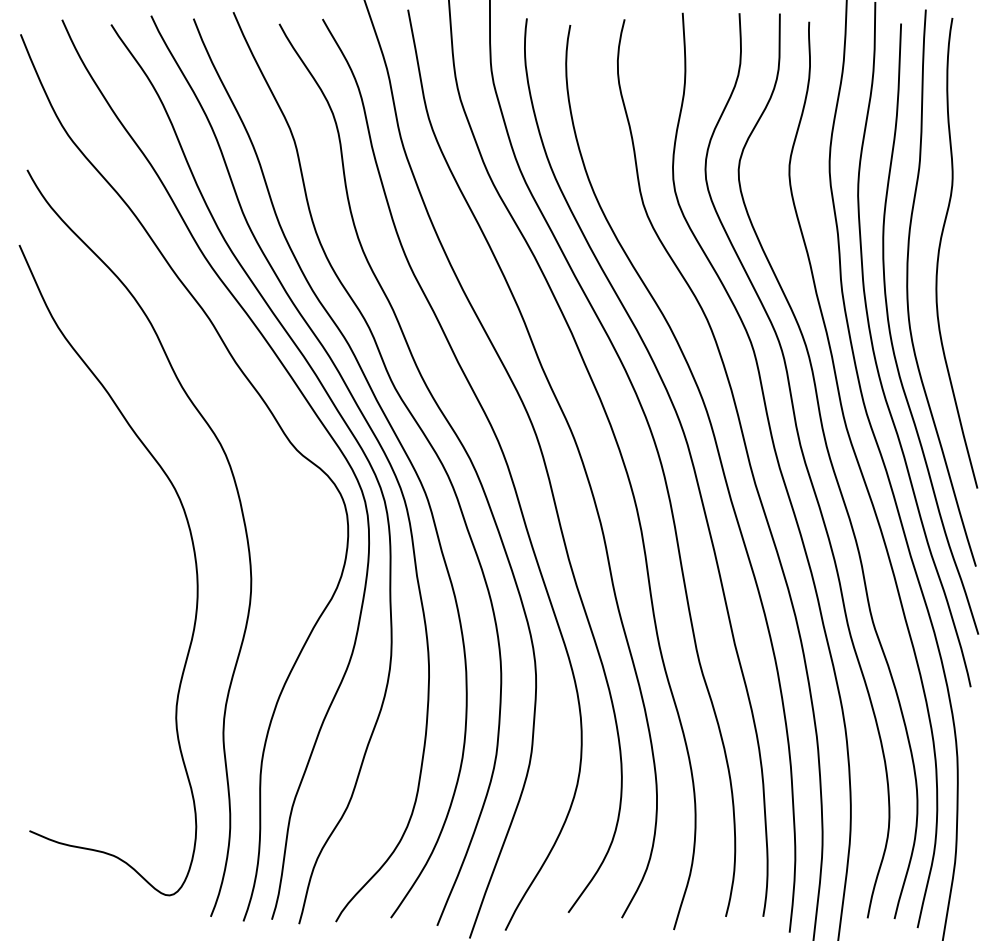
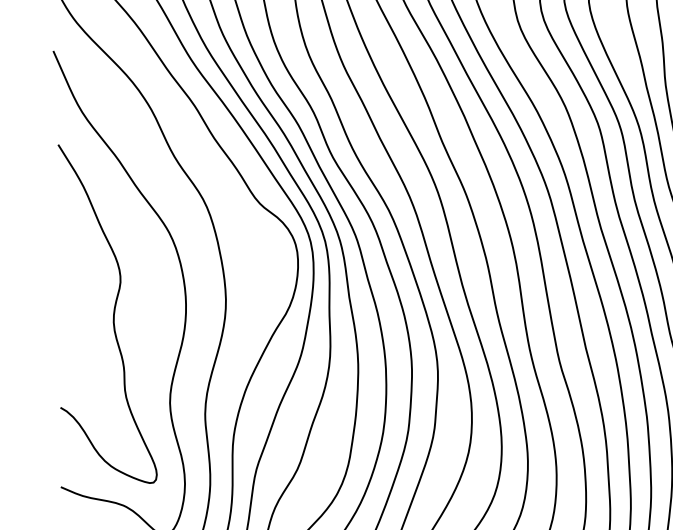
curve: (99, 600) -> (112, 315), added

